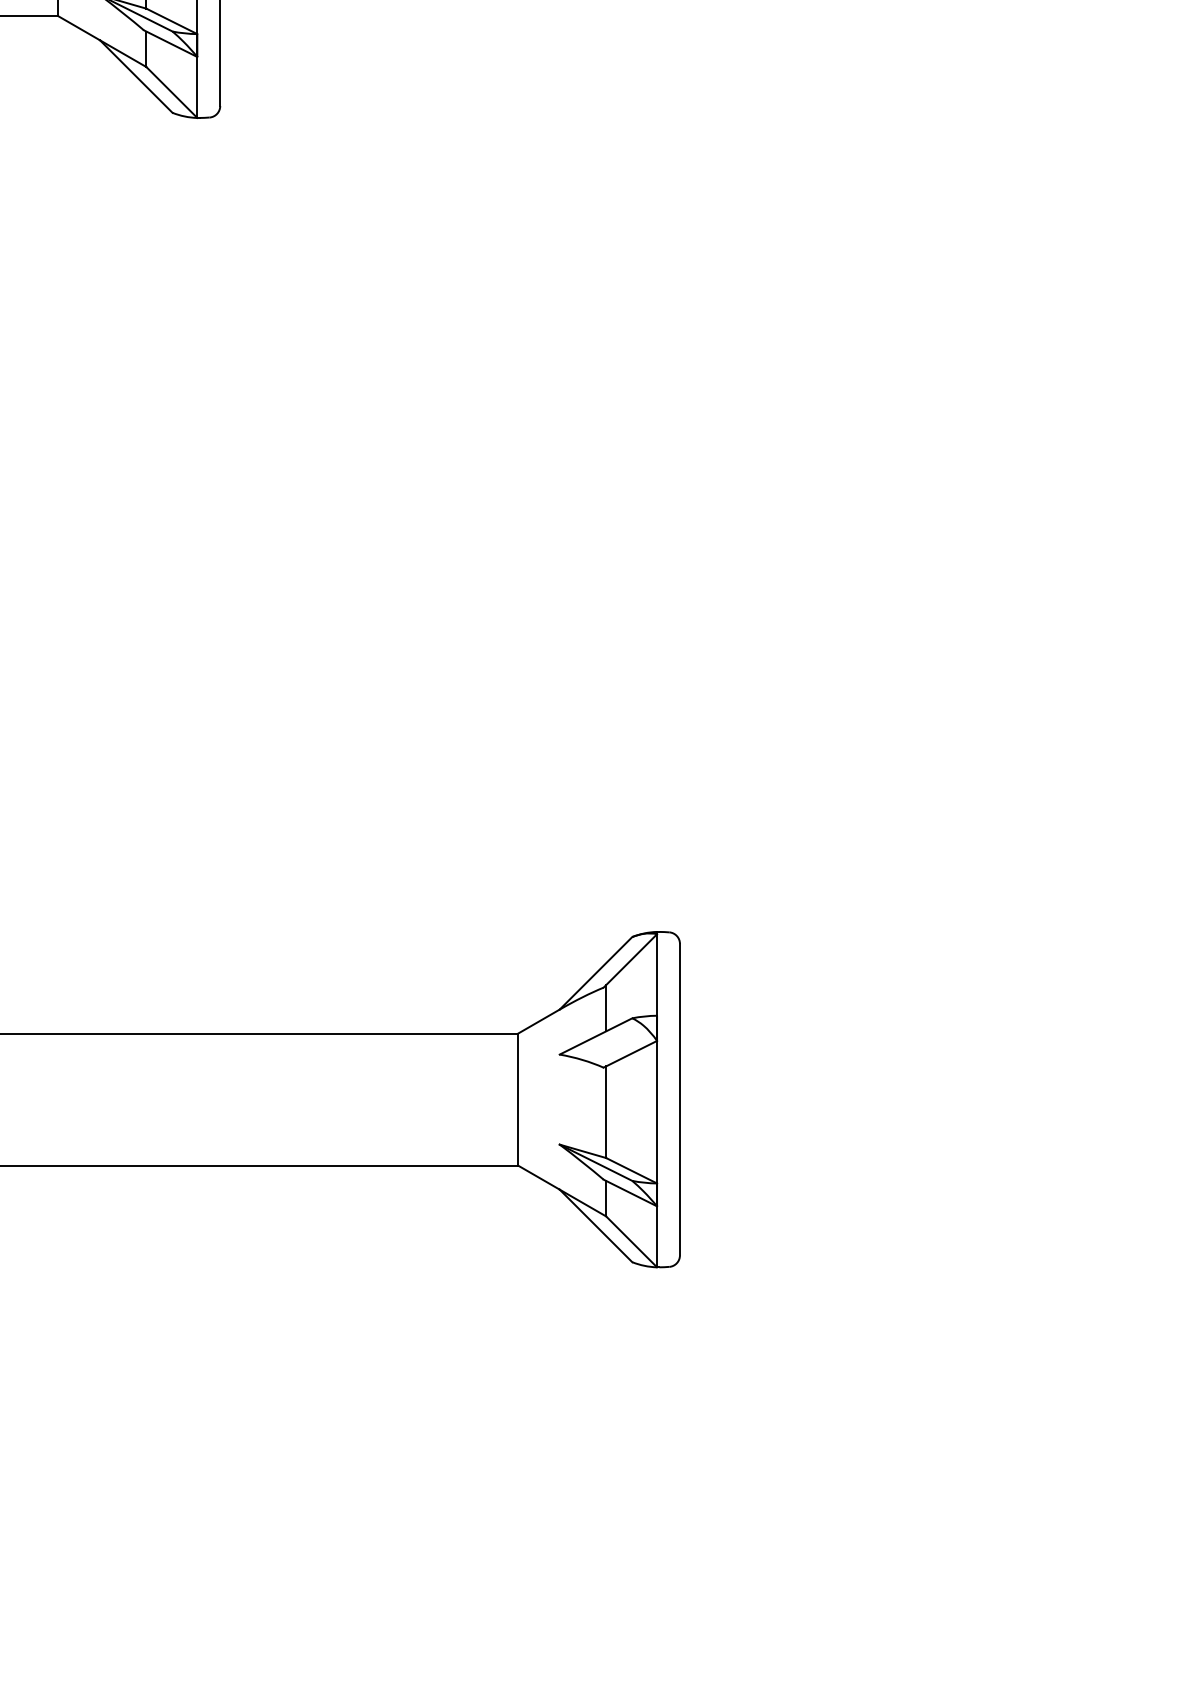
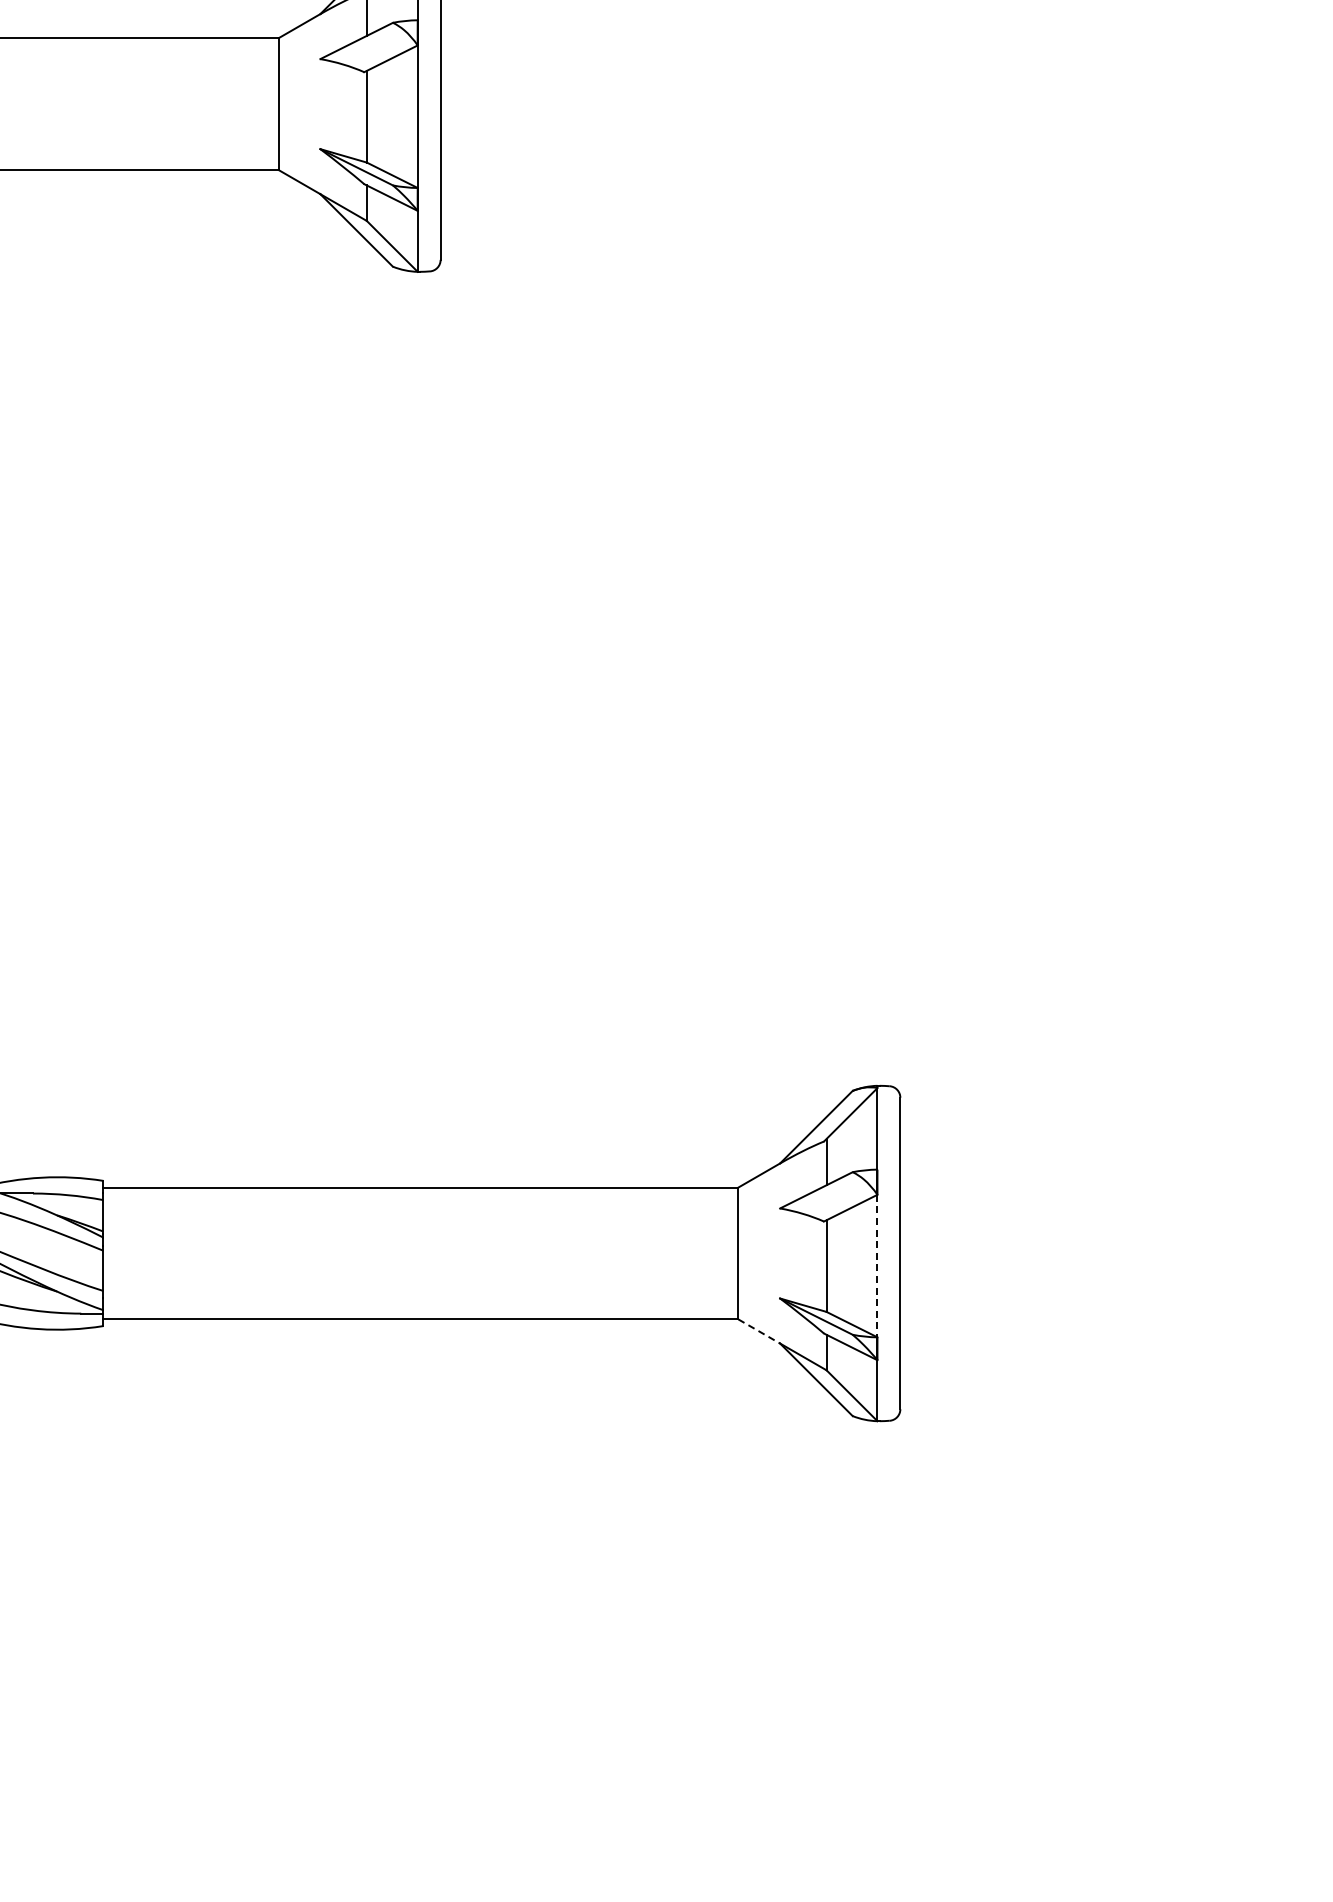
line: (657, 1112) -> (877, 1266), solid -> dashed
line: (539, 1177) -> (759, 1331), solid -> dashed

